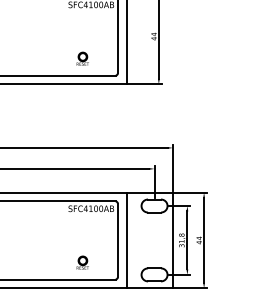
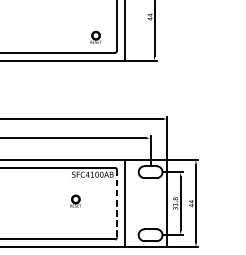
part: (82, 58) -> (95, 37), moved
line: (117, 240) -> (116, 203), solid -> dashed
part: (82, 262) -> (75, 200), moved

